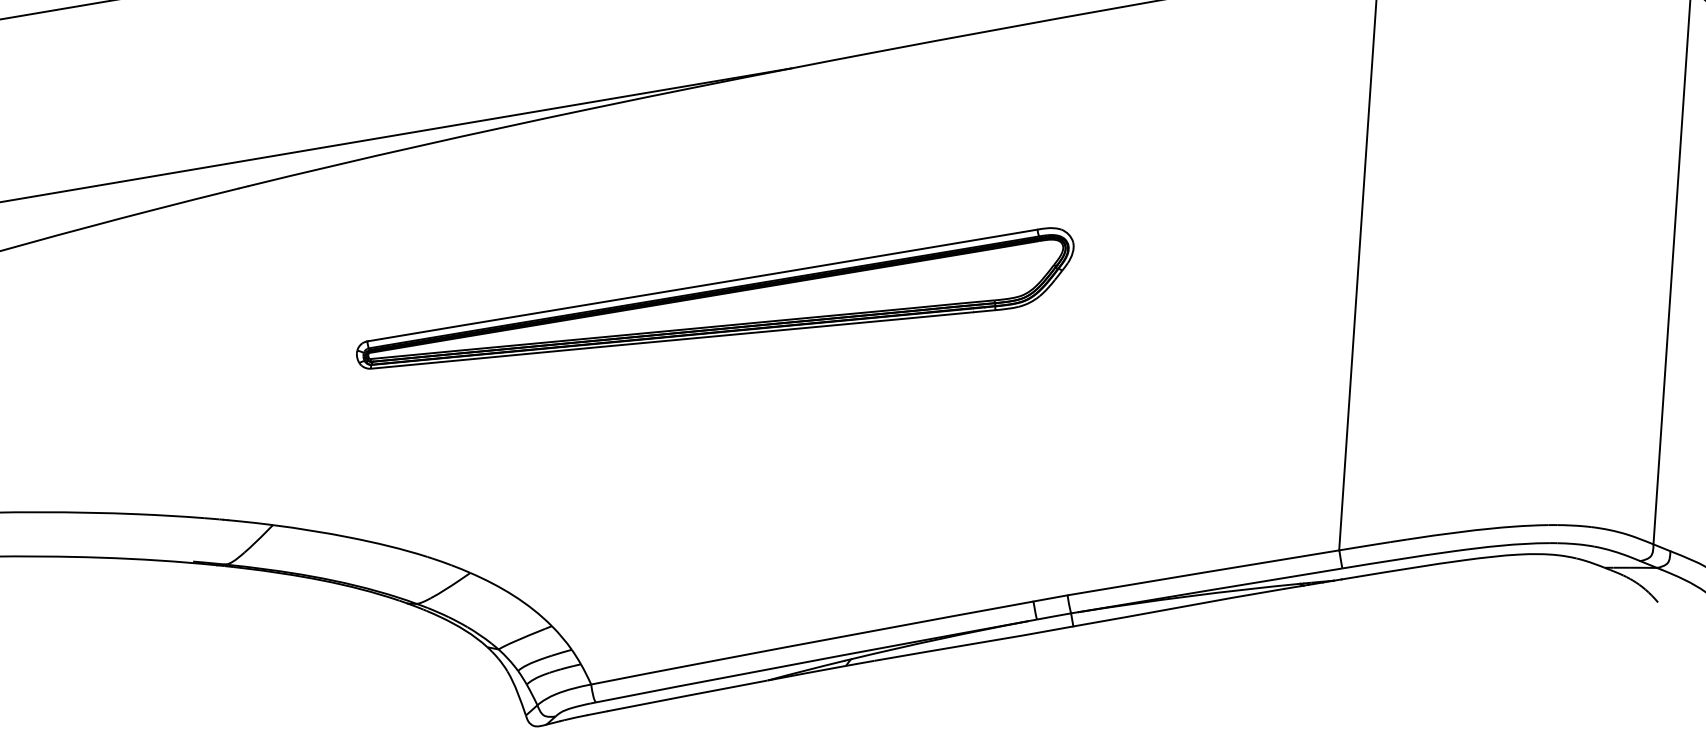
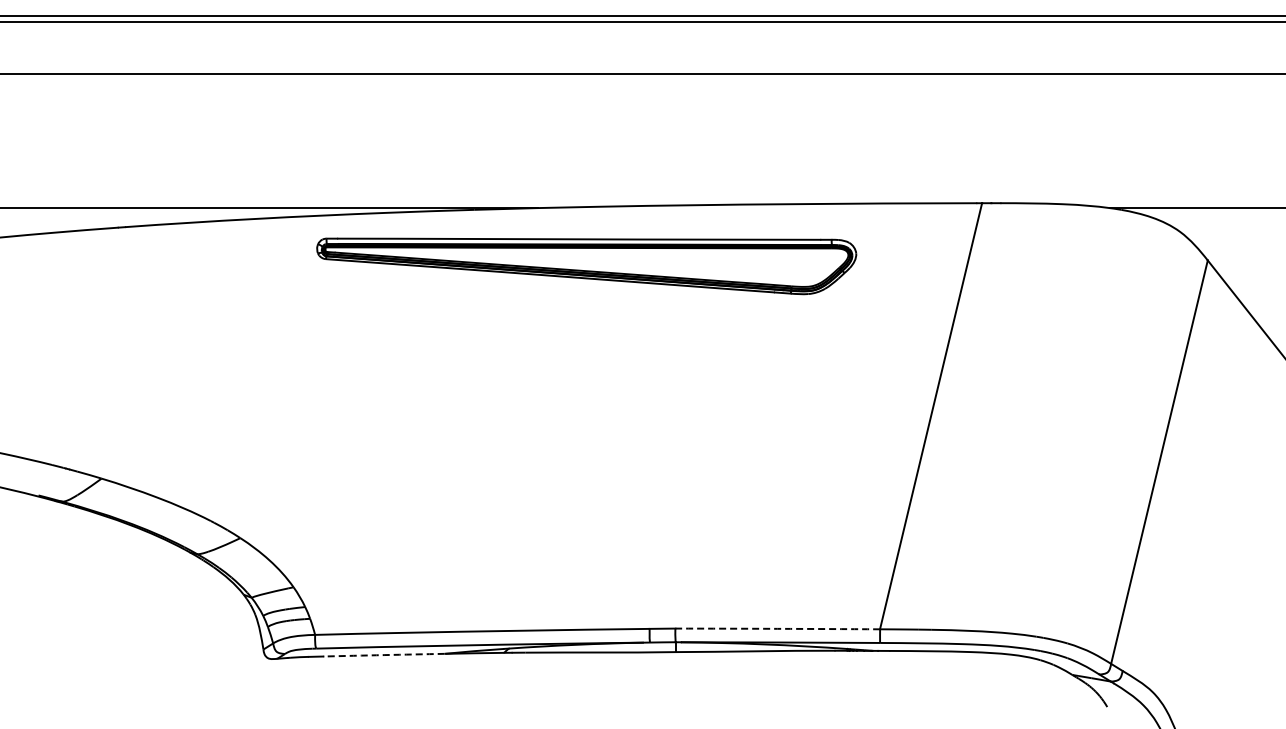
part: (718, 320) -> (586, 266), moved
arc: (1203, 572) -> (777, 628), solid -> dashed
arc: (687, 696) -> (384, 655), solid -> dashed

